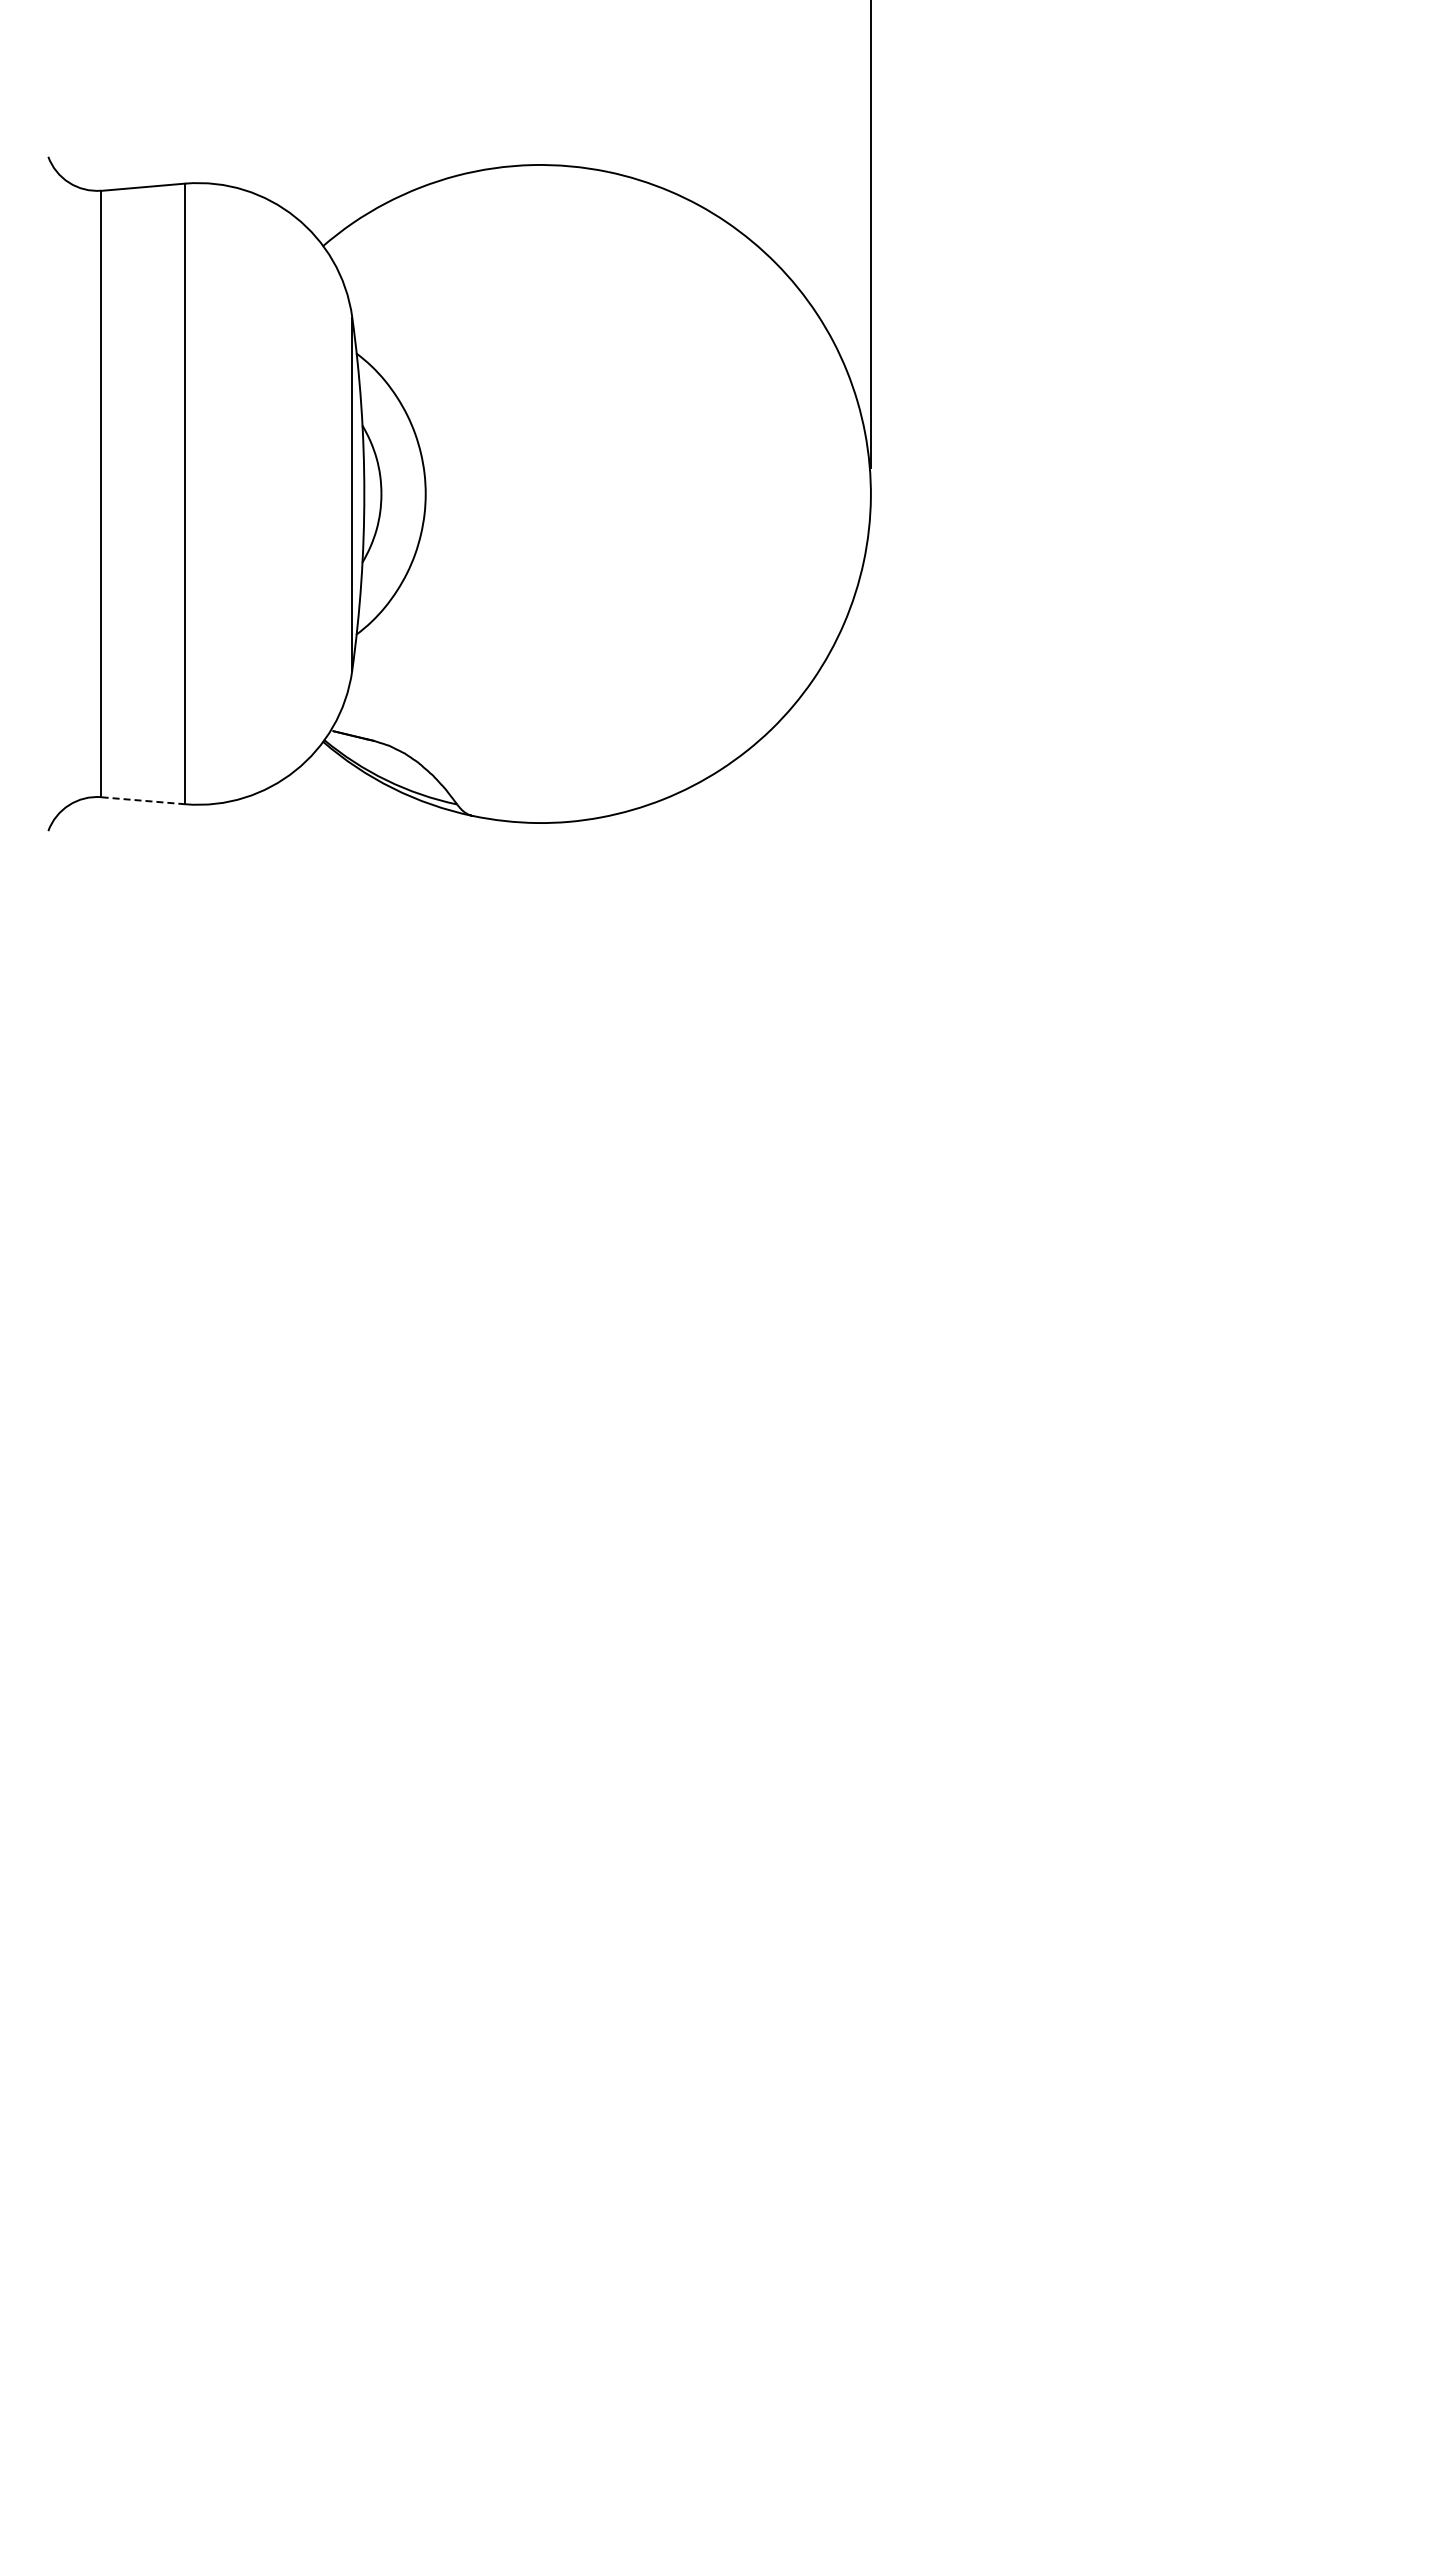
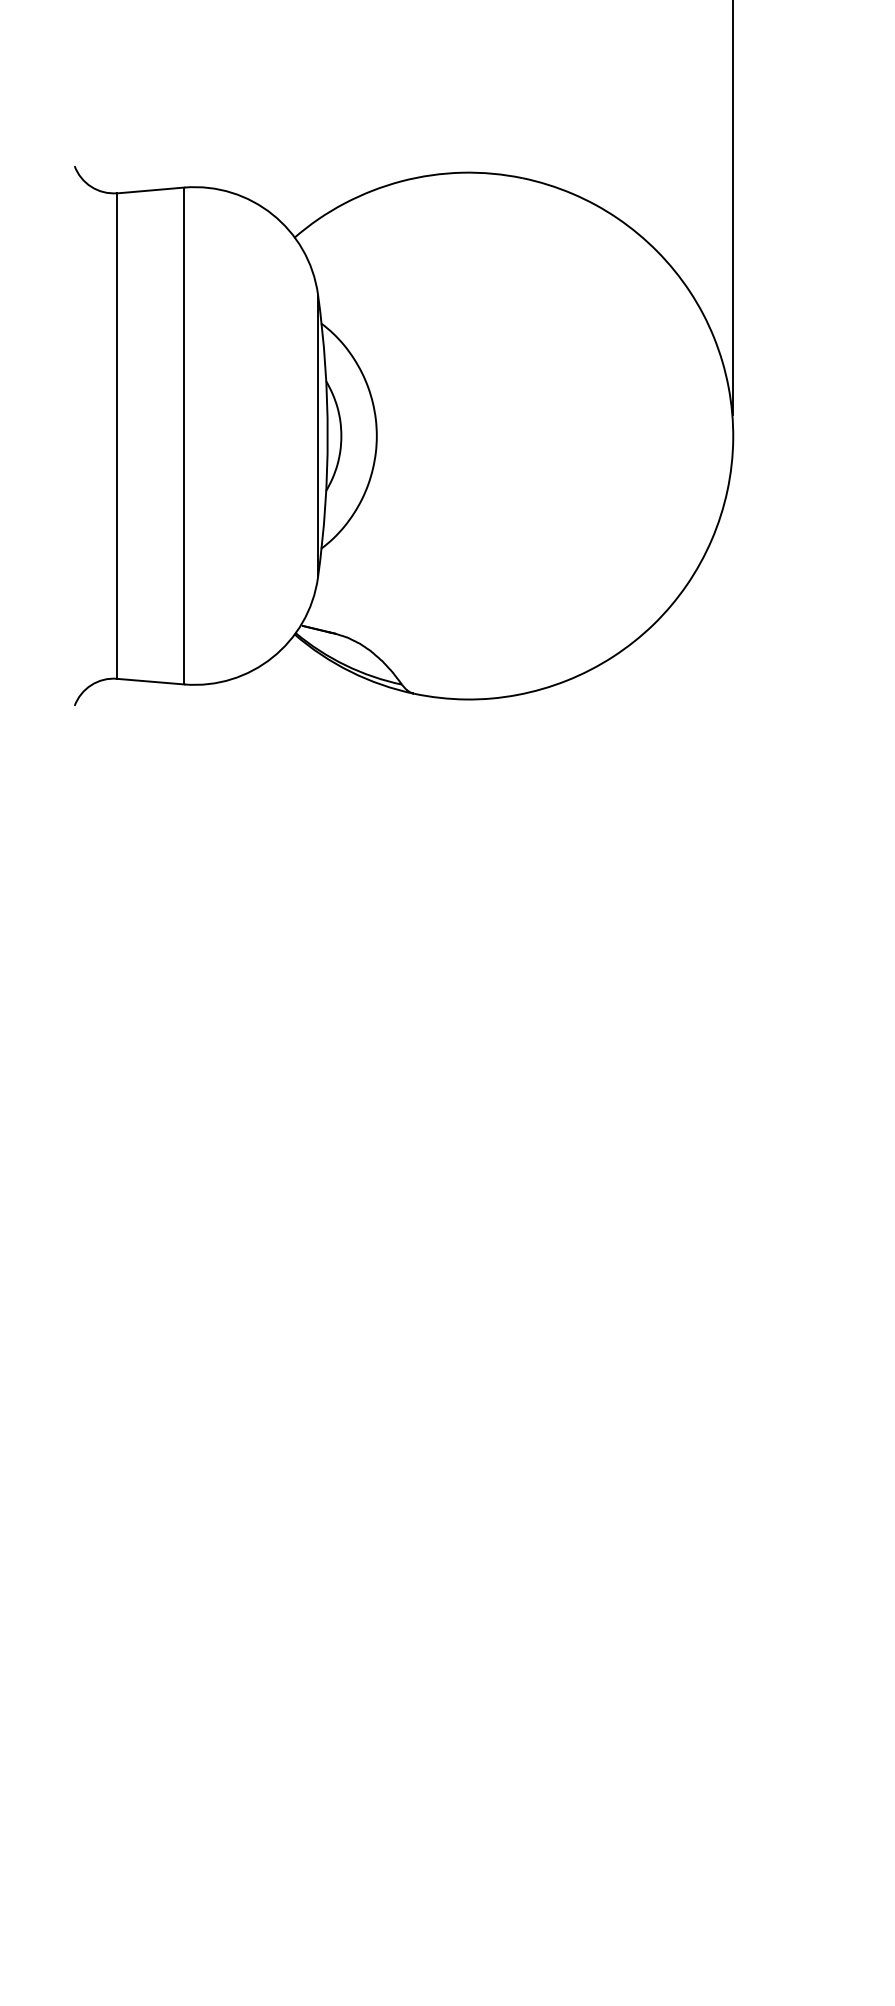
line: (142, 800) -> (150, 681), dashed -> solid

